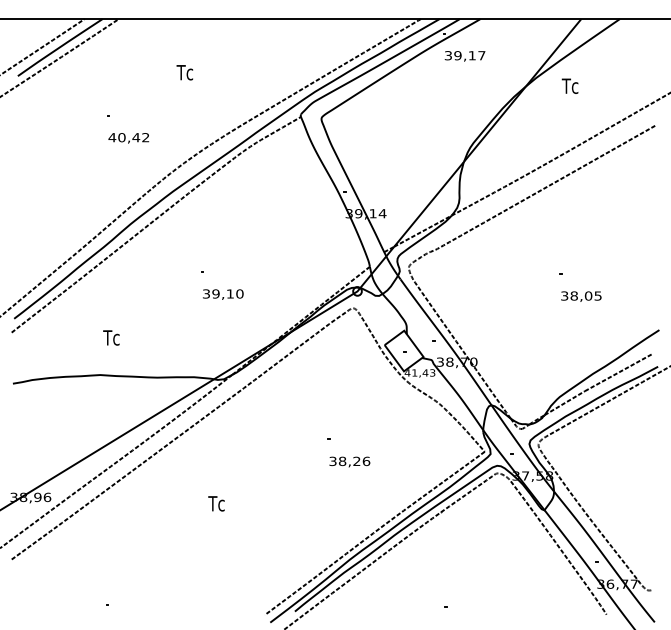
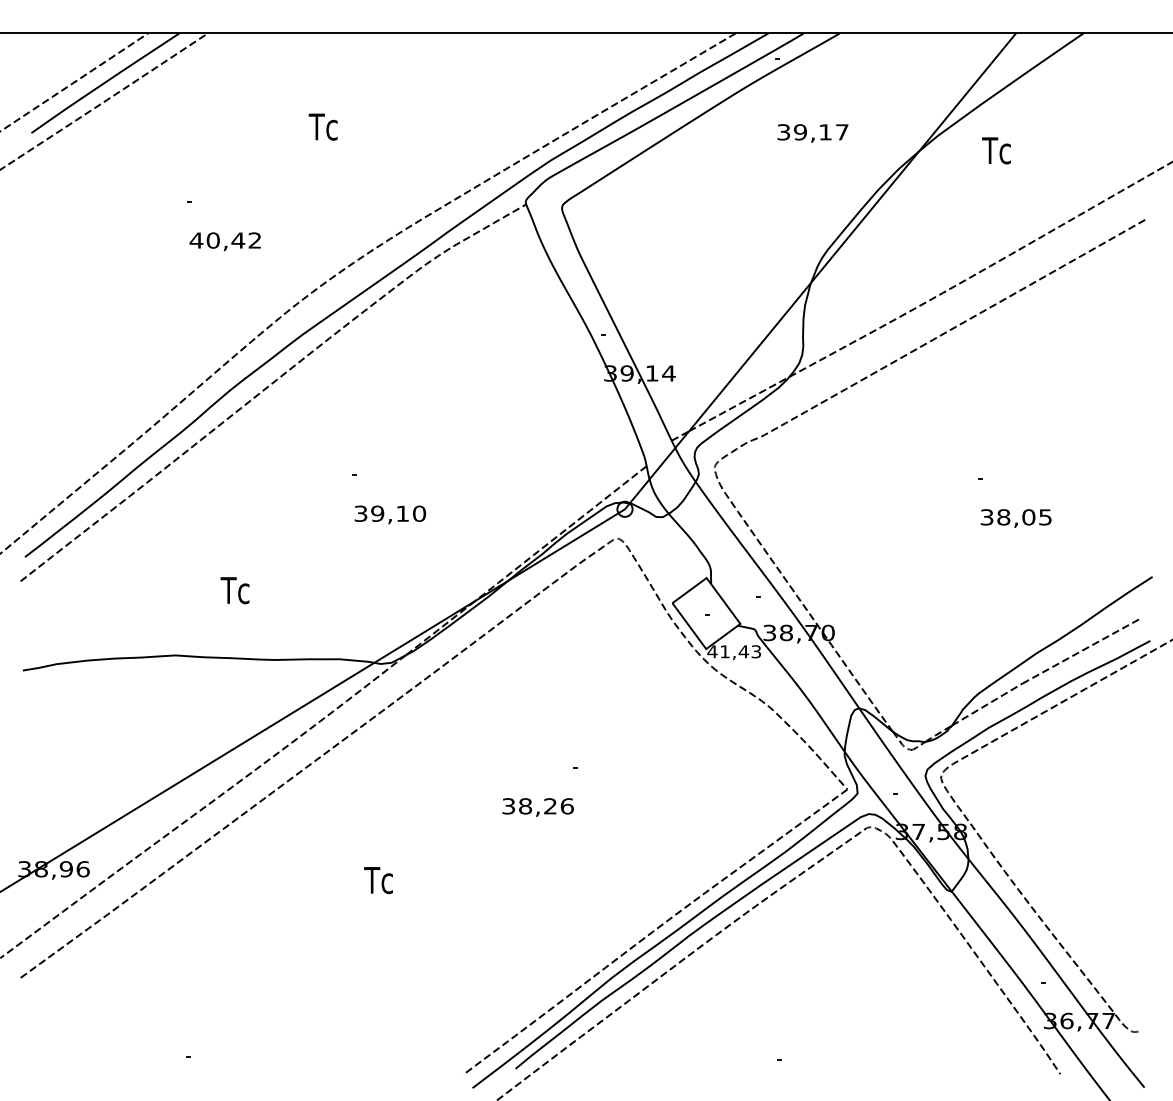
text: (464, 56) -> (811, 133), moved
text: (111, 337) -> (235, 589), moved
text: (349, 461) -> (537, 806), moved

